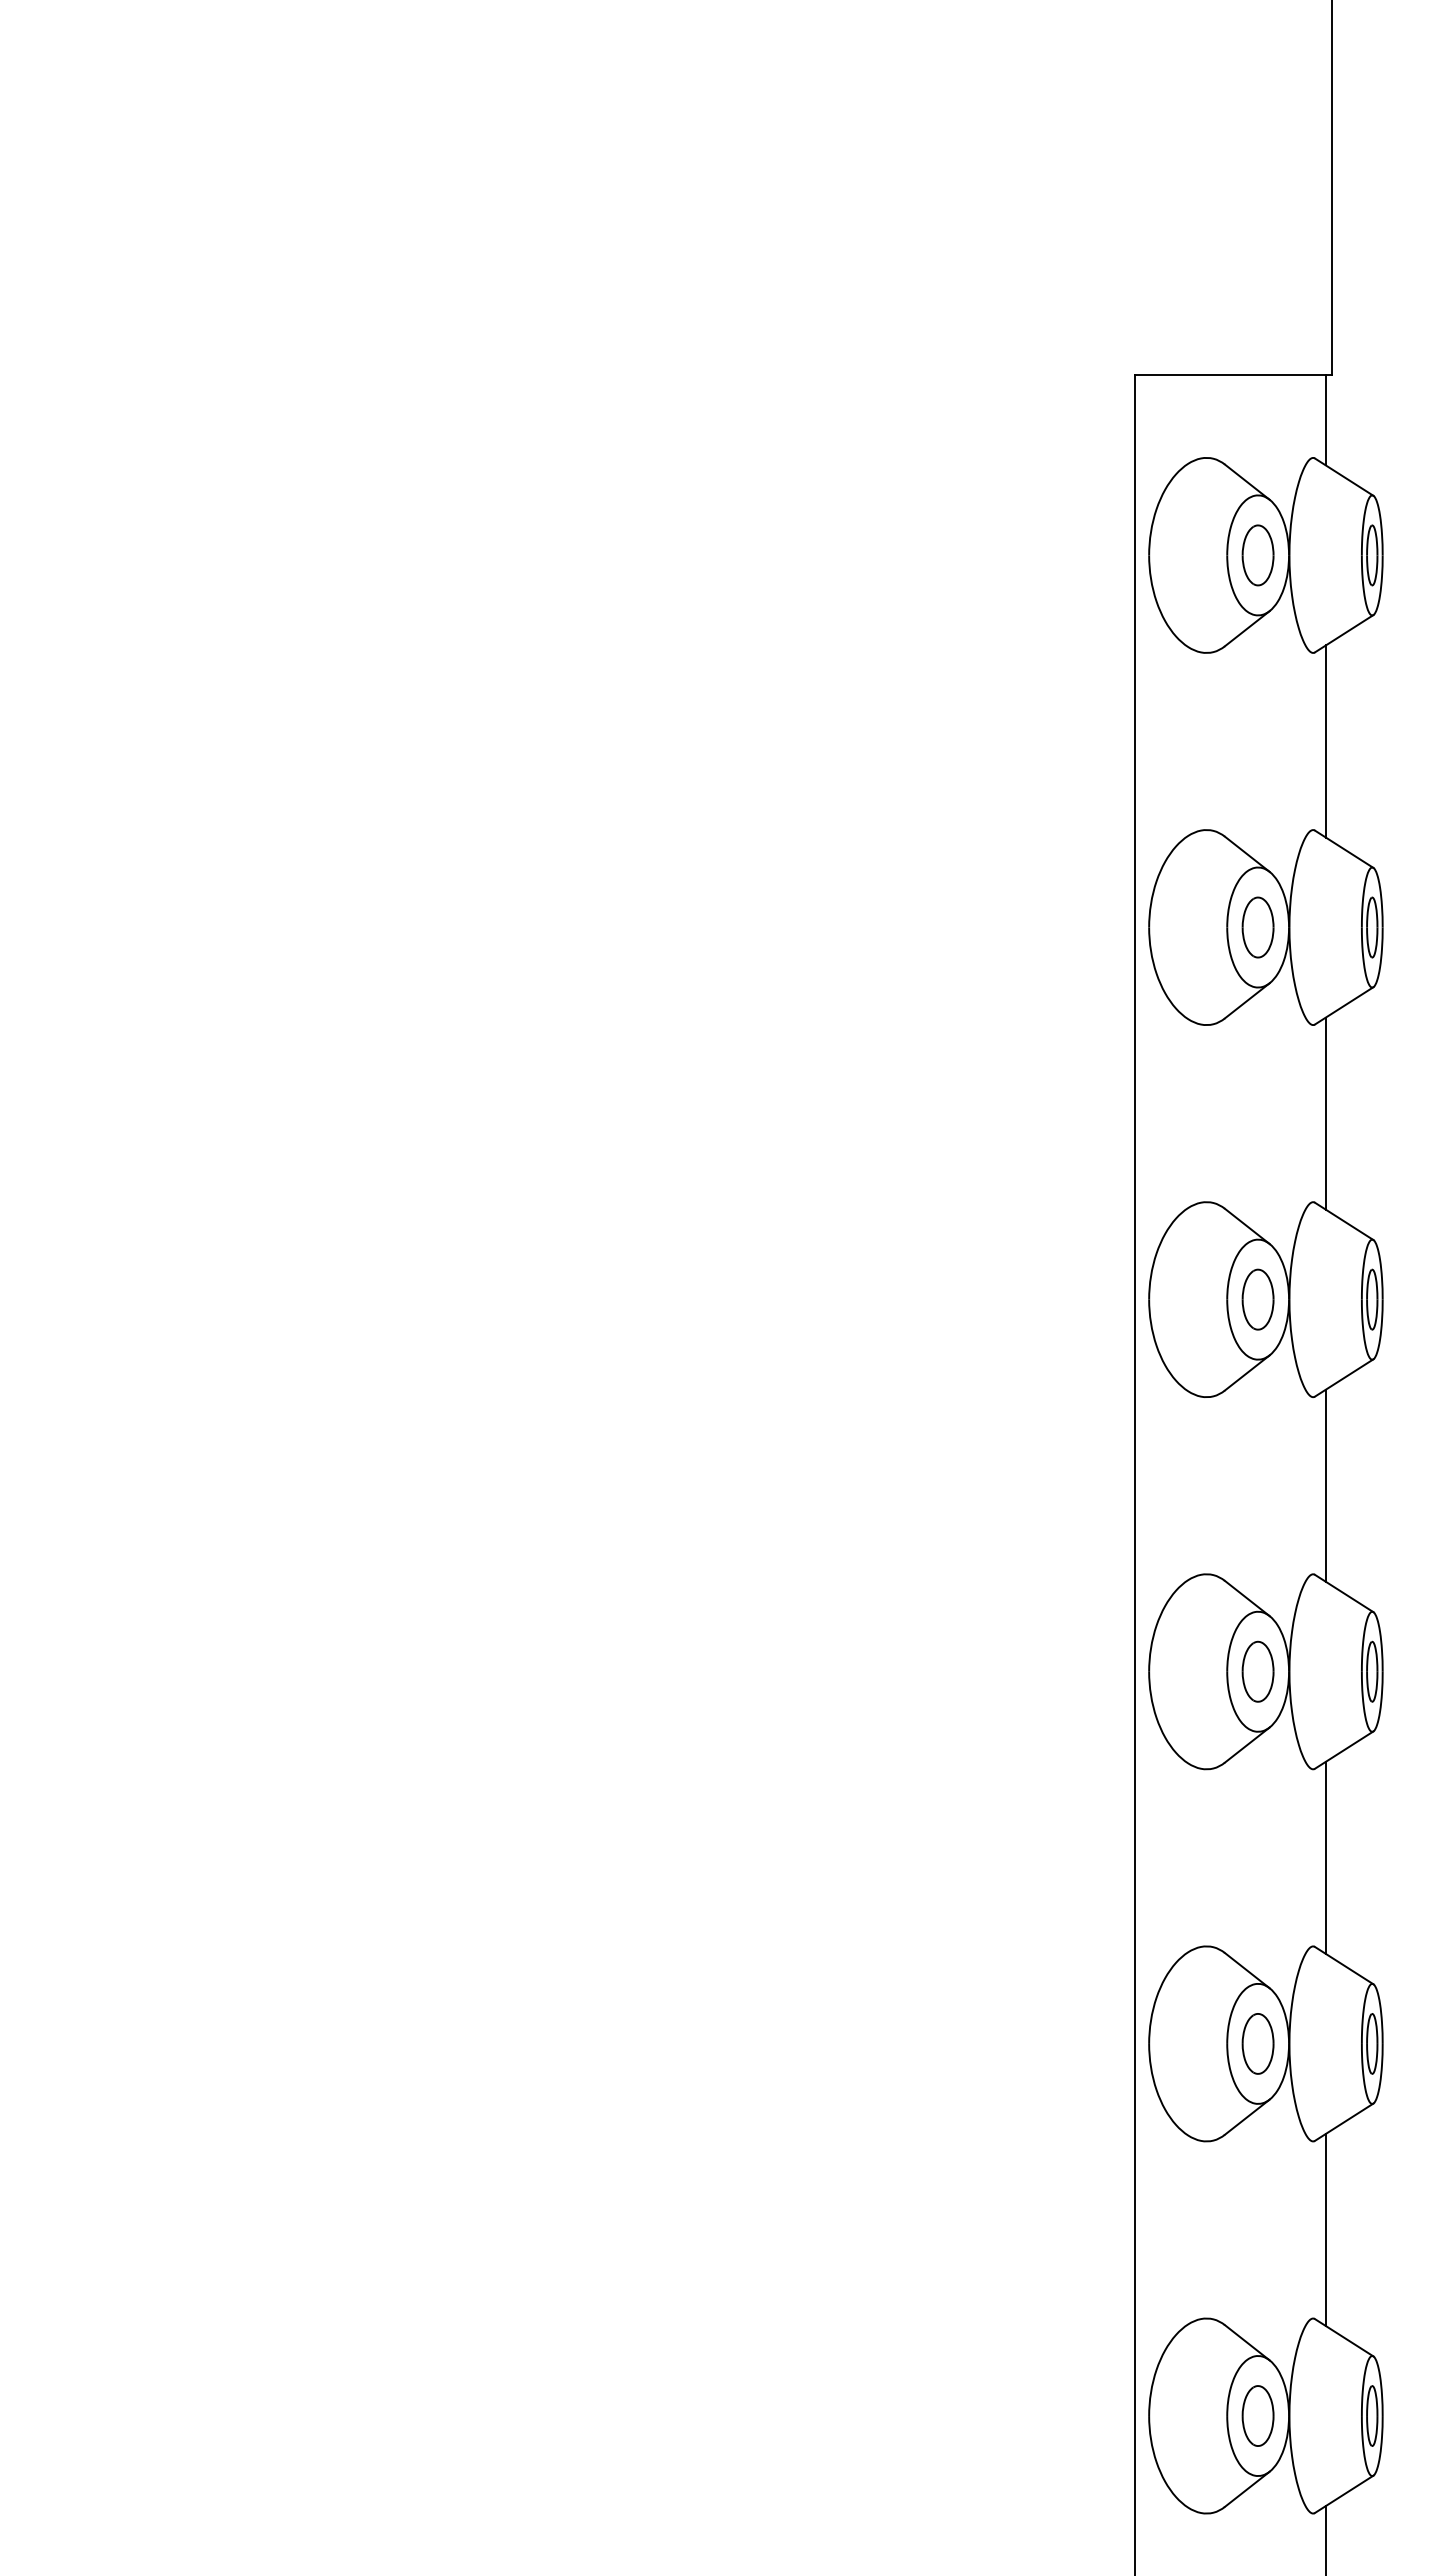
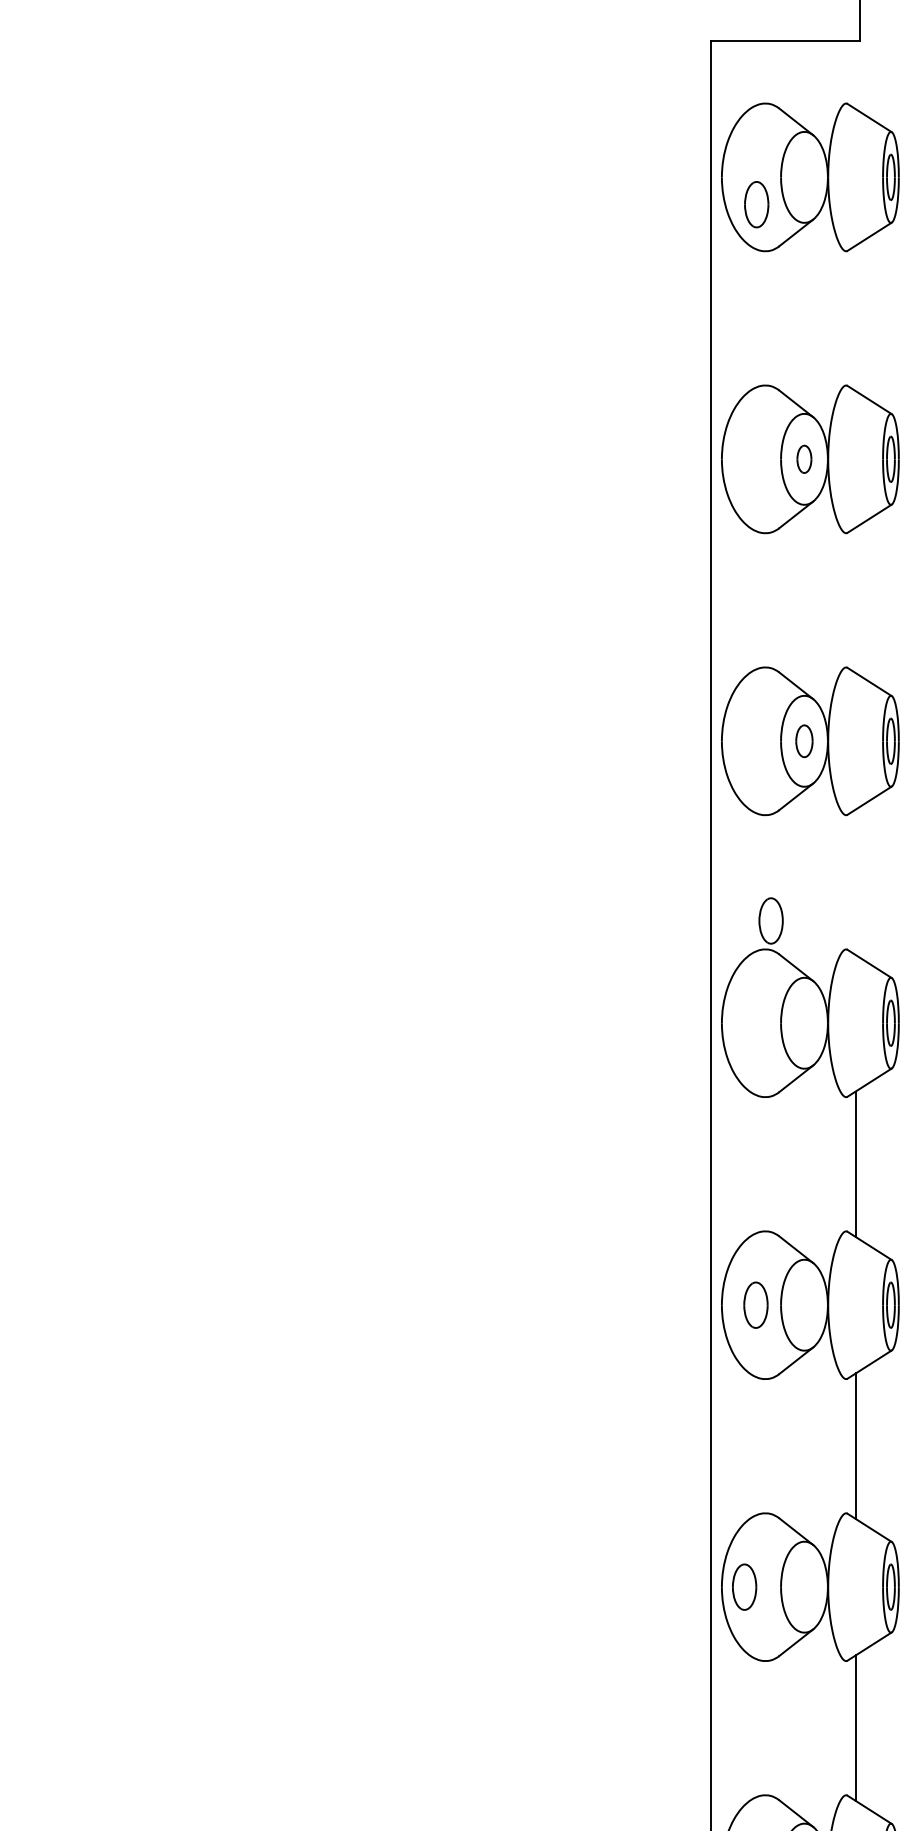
line: (1325, 420) -> (855, 75), removed
part: (1257, 555) -> (756, 204), moved
line: (1325, 741) -> (855, 318), removed
part: (1257, 927) -> (803, 459), size x0.6
line: (1325, 1113) -> (855, 600), removed
part: (1257, 1299) -> (803, 741), size x0.7
line: (1325, 1485) -> (855, 882), removed
part: (1257, 1671) -> (770, 920), moved
part: (1257, 2043) -> (755, 1304), moved
part: (1257, 2415) -> (744, 1586), moved

